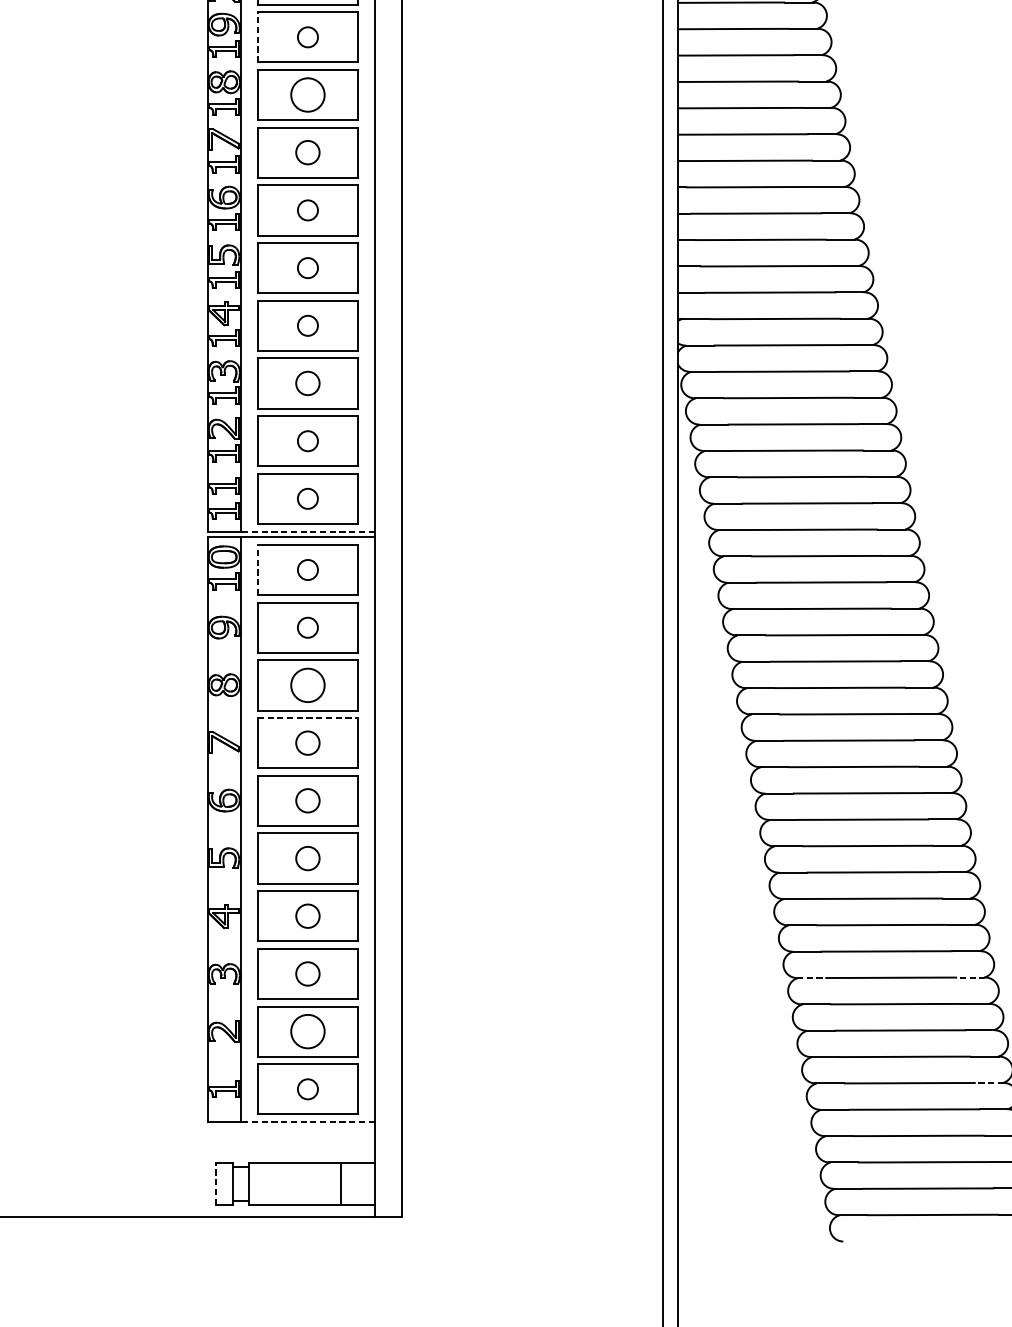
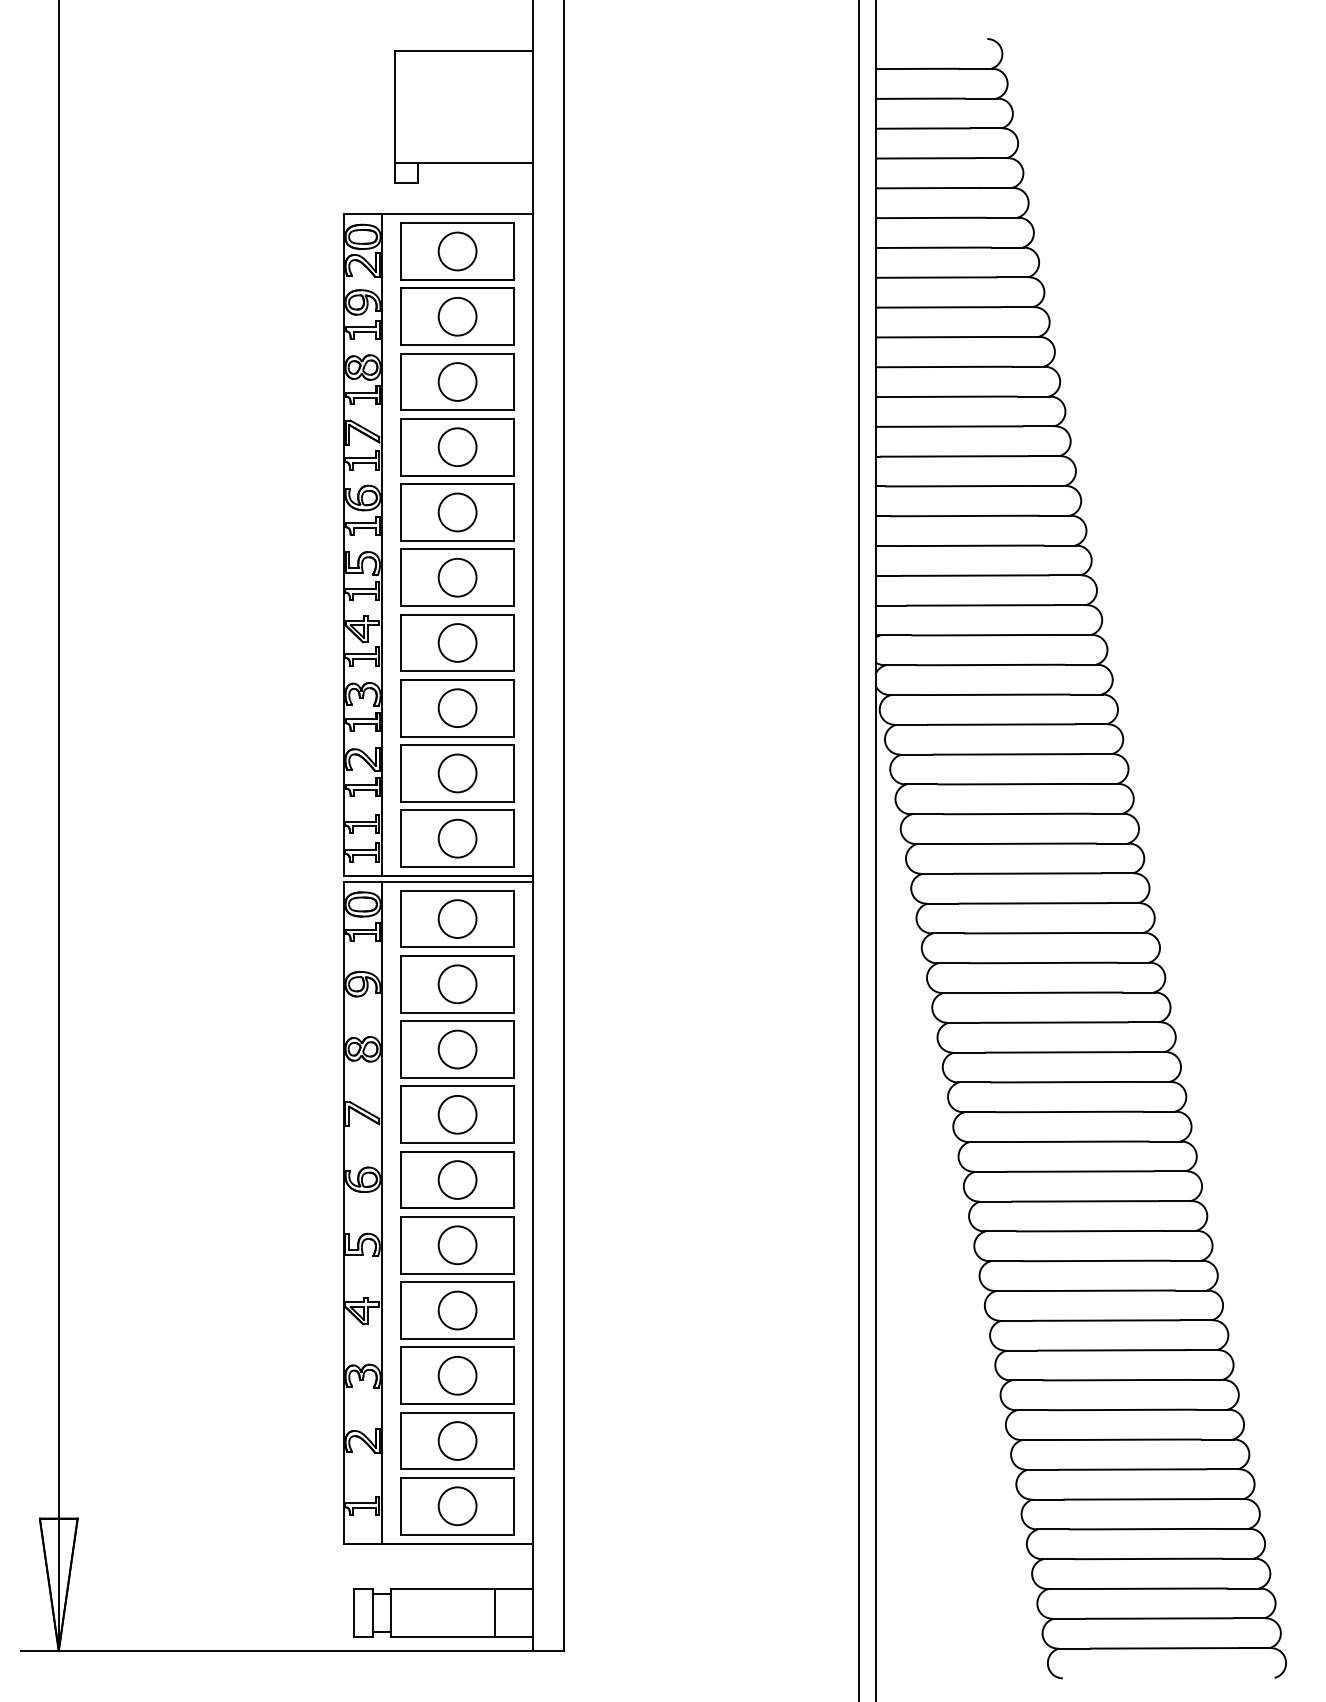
line: (257, 37) -> (400, 316), dashed -> solid
circle: (307, 37) -> (457, 316), size x1.67
circle: (307, 152) -> (457, 446), size x1.43
circle: (307, 210) -> (457, 512), size x1.67
circle: (307, 267) -> (457, 577), size x1.67
circle: (307, 325) -> (457, 642), size x1.67
circle: (307, 382) -> (457, 707), size x1.43
circle: (307, 441) -> (457, 773), size x1.67
circle: (307, 498) -> (457, 838), size x1.67
line: (307, 532) -> (457, 876), dashed -> solid
line: (257, 569) -> (400, 918), dashed -> solid
circle: (307, 569) -> (457, 918), size x1.67
circle: (307, 627) -> (457, 984), size x1.67
line: (307, 718) -> (457, 1086), dashed -> solid
circle: (307, 742) -> (457, 1114), size x1.43
circle: (307, 800) -> (457, 1179), size x1.43
circle: (307, 858) -> (457, 1245), size x1.43
circle: (307, 916) -> (457, 1310), size x1.43
circle: (307, 973) -> (457, 1375), size x1.43
line: (971, 977) -> (1207, 1379), dashed -> solid
line: (811, 978) -> (1026, 1380), dashed -> solid
line: (989, 1083) -> (1228, 1499), dashed -> solid
circle: (307, 1089) -> (457, 1506), size x1.67
line: (307, 1122) -> (457, 1543), dashed -> solid
line: (215, 1184) -> (353, 1613), dashed -> solid

